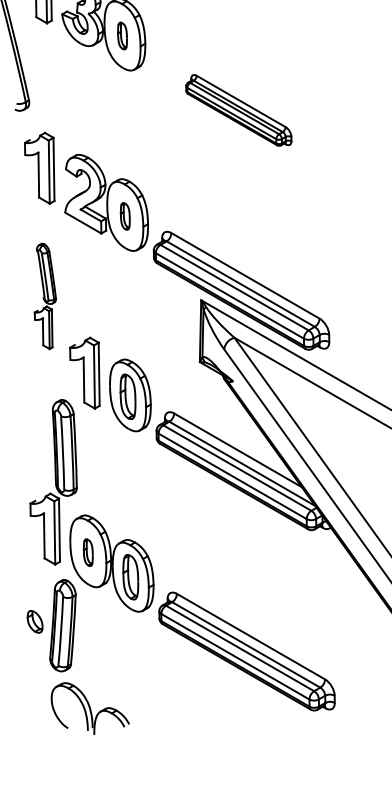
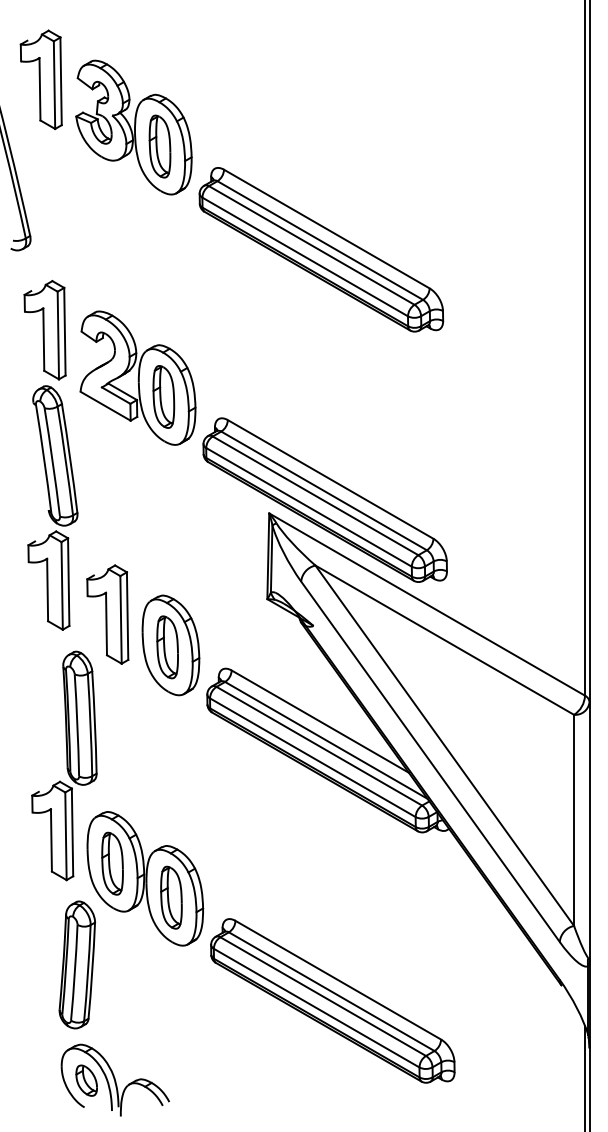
part: (122, 35) -> (159, 146), size x1.67
part: (238, 110) -> (321, 249), size x1.67
part: (125, 216) -> (163, 396), size x1.67
part: (45, 296) -> (52, 507), size x1.67
part: (88, 552) -> (112, 863), size x1.67
part: (34, 621) -> (86, 1080), moved

